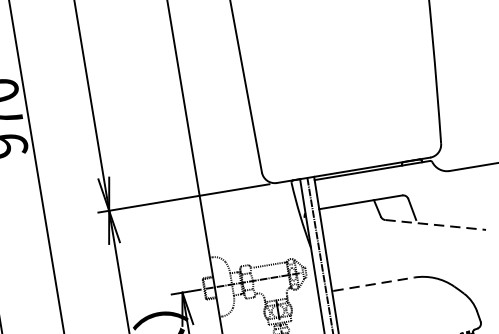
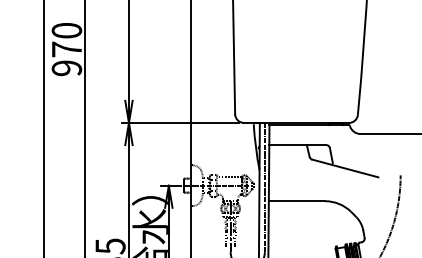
line: (436, 224) -> (345, 168), dashed -> solid
line: (373, 284) -> (297, 201), dashed -> solid

